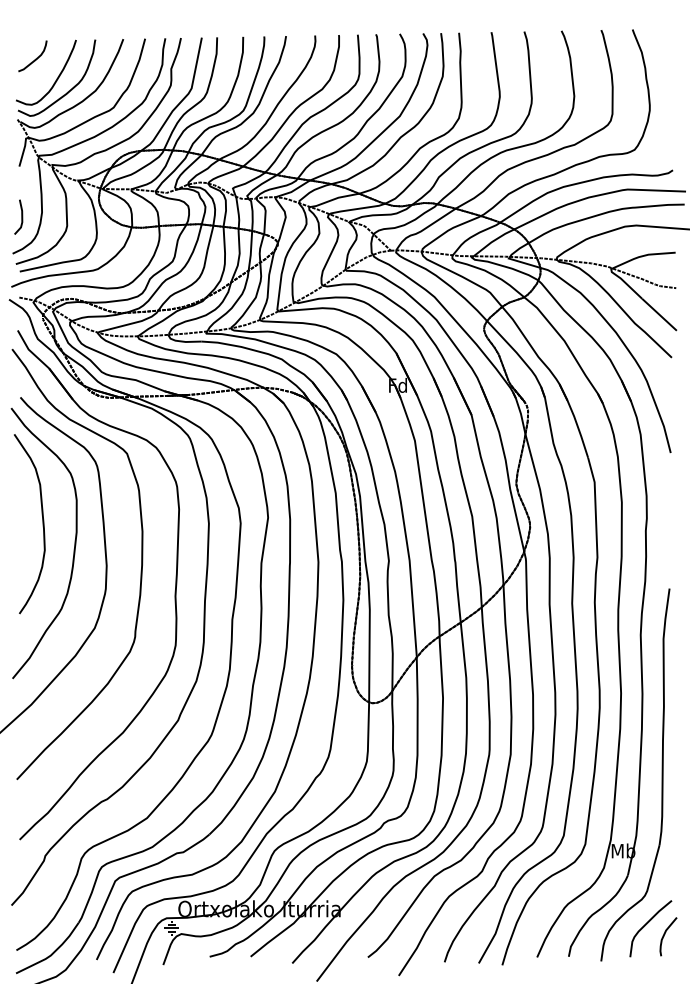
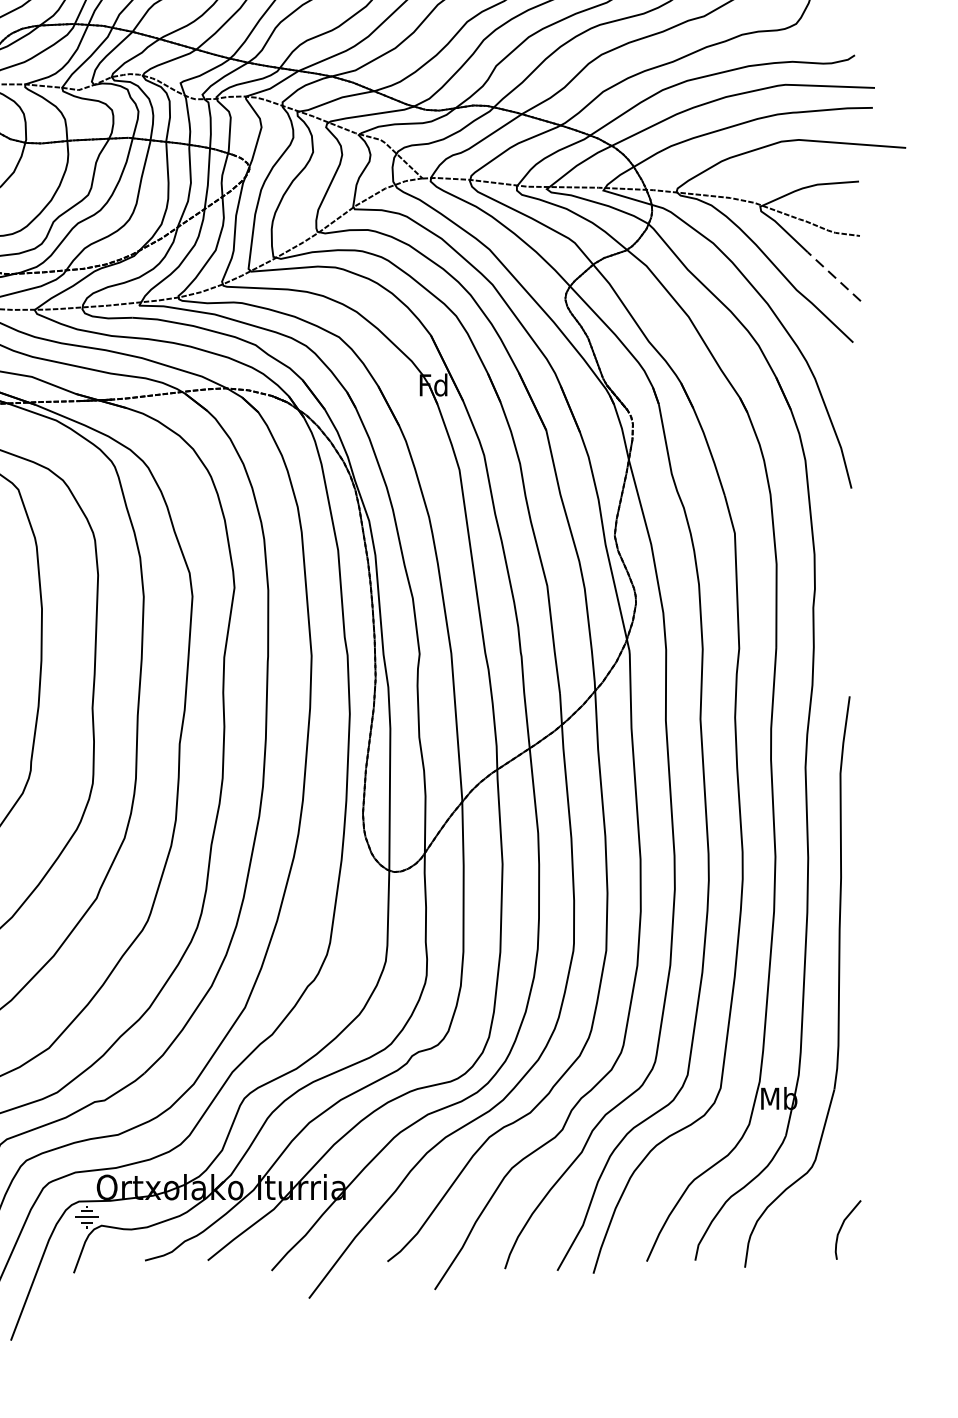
line: (659, 314) -> (834, 276), solid -> dashed
curve: (647, 924) -> (815, 1211), removed

